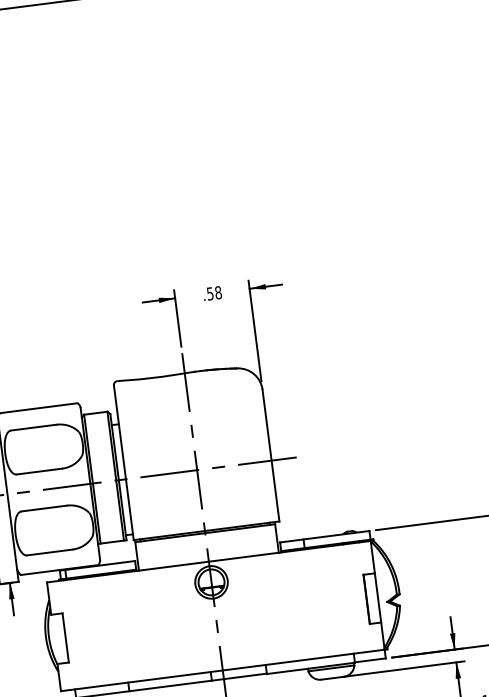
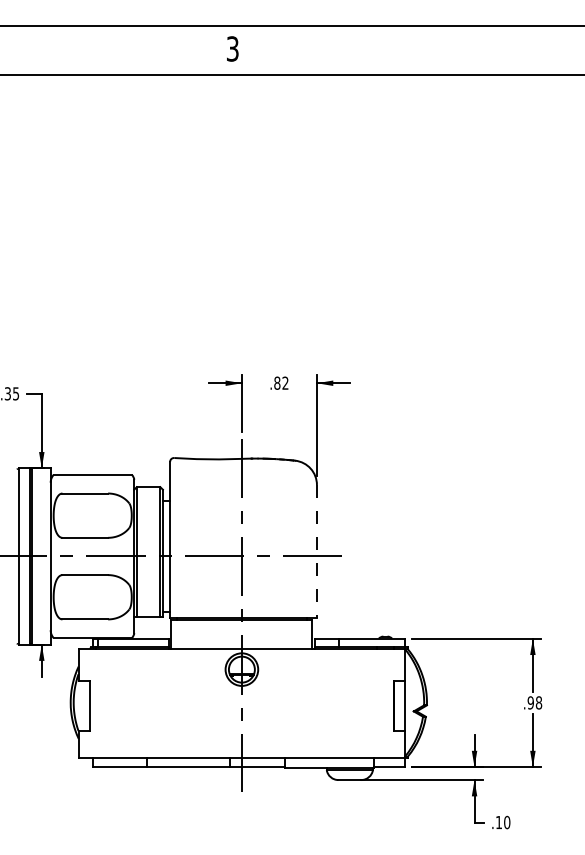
text: (214, 292) -> (281, 382), .58 -> .82
line: (270, 455) -> (316, 551), solid -> dashed

